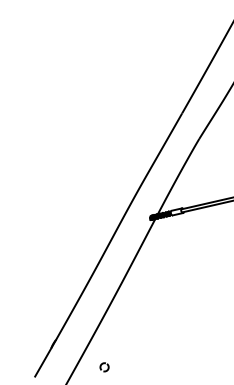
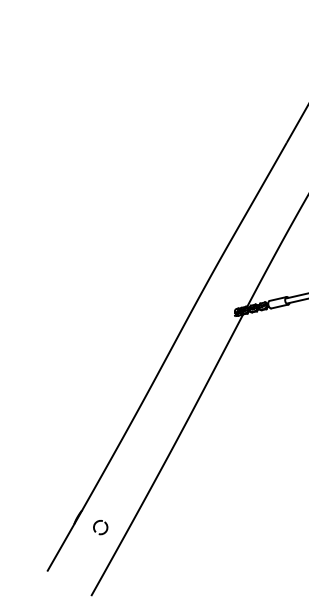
part: (104, 367) -> (100, 527), moved

